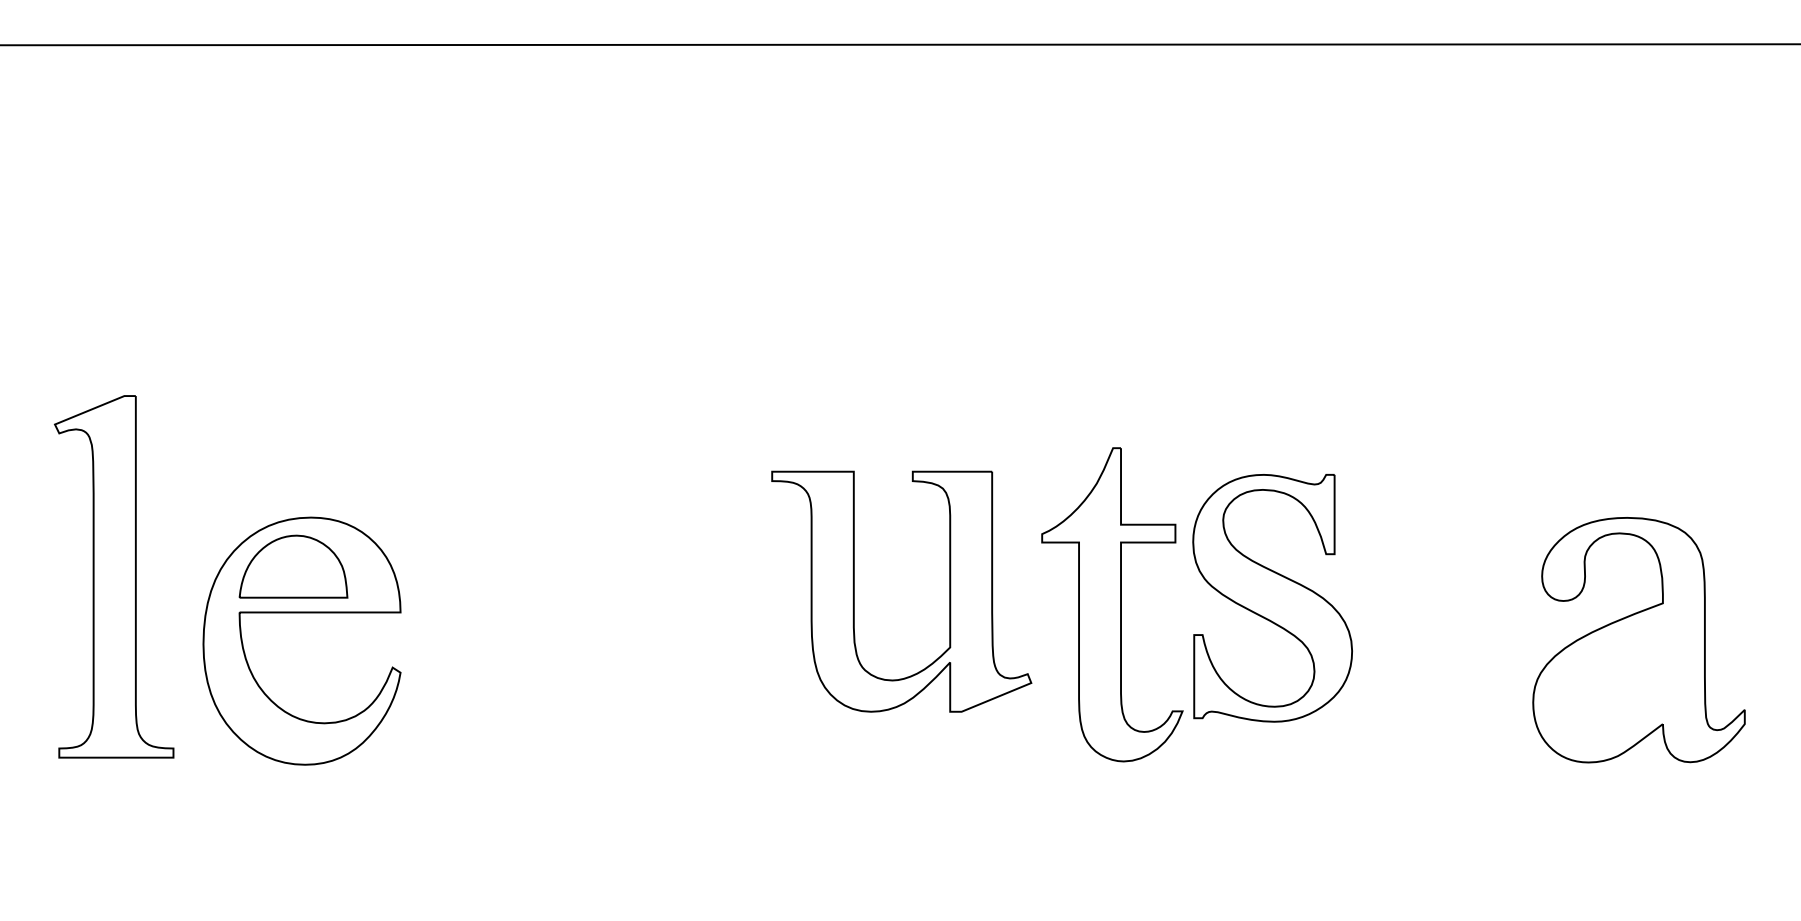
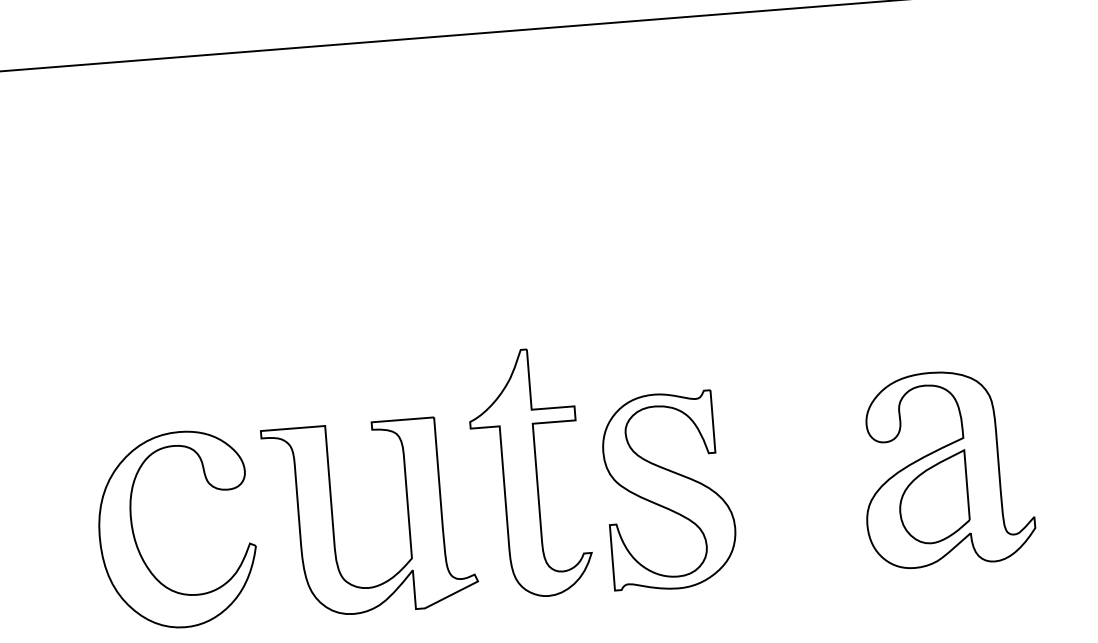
part: (854, 591) -> (333, 520), moved
part: (1272, 598) -> (669, 491), moved
part: (609, 653) -> (136, 542), added
part: (1619, 675) -> (933, 497), added

